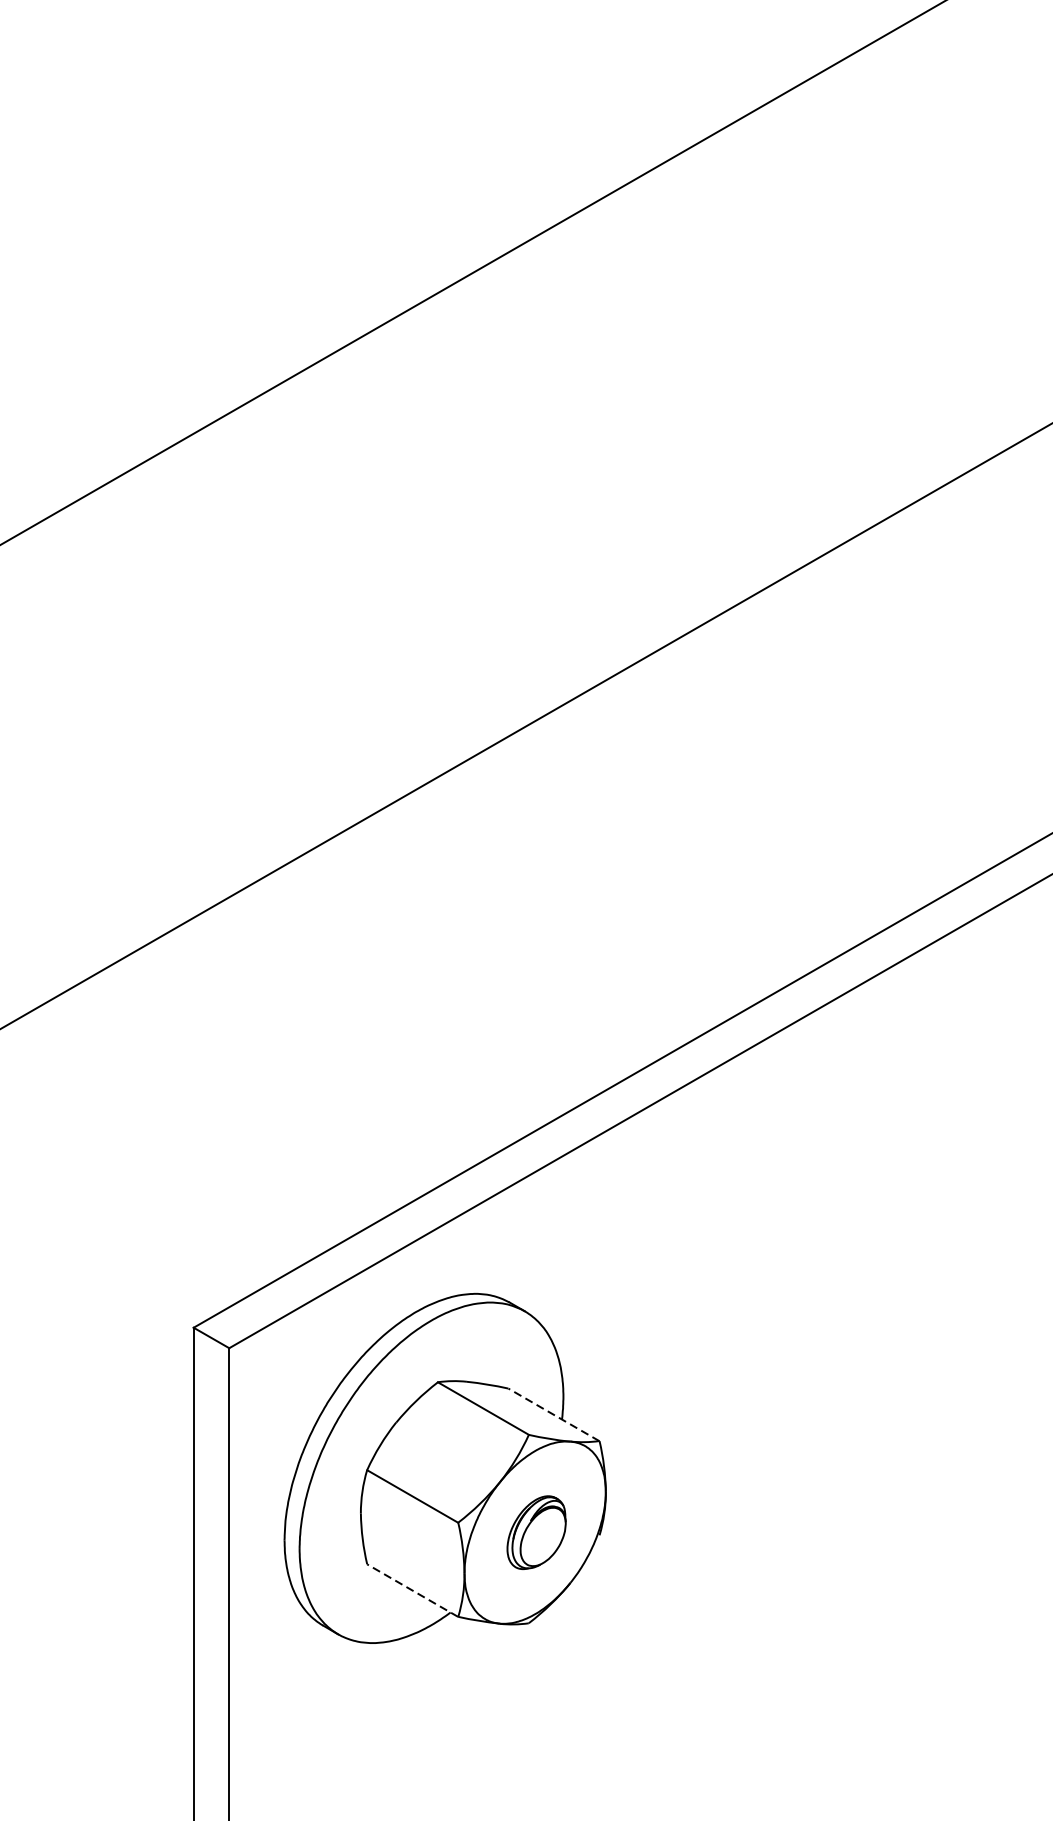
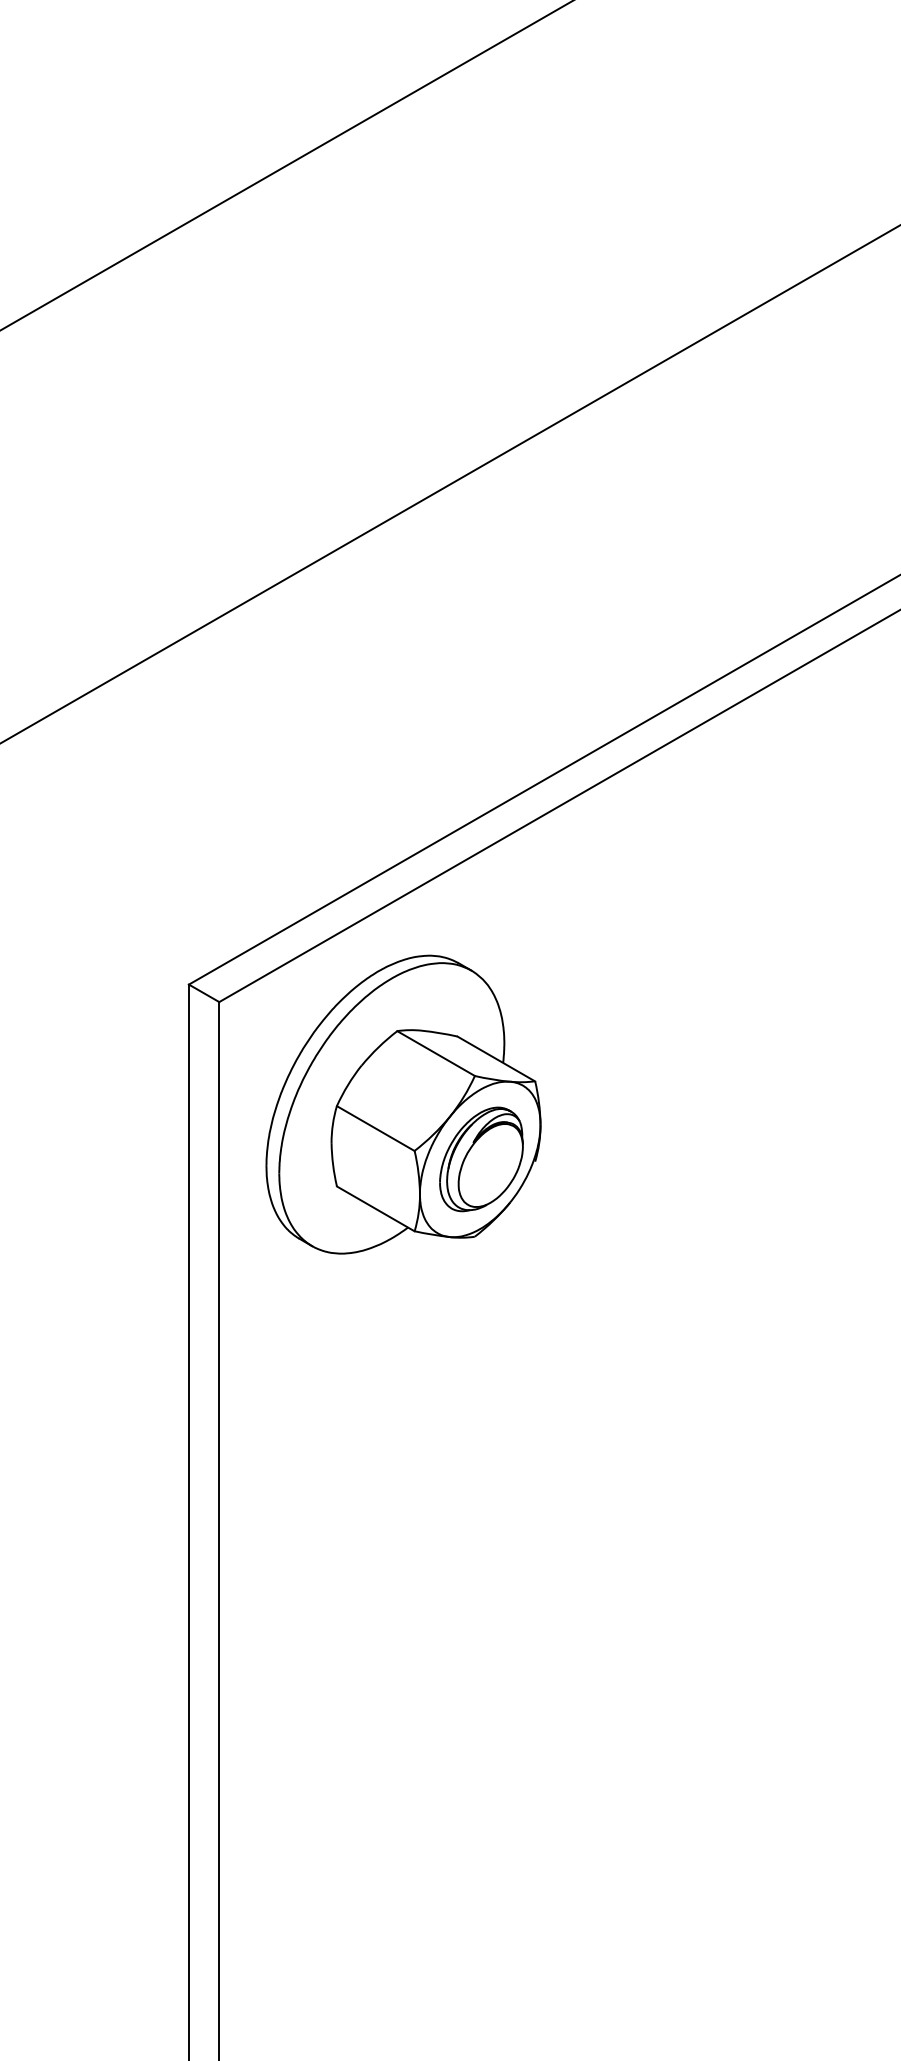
line: (554, 1415) -> (496, 1059), dashed -> solid
part: (536, 1532) -> (481, 1159), size x1.67
line: (412, 1590) -> (375, 1208), dashed -> solid

